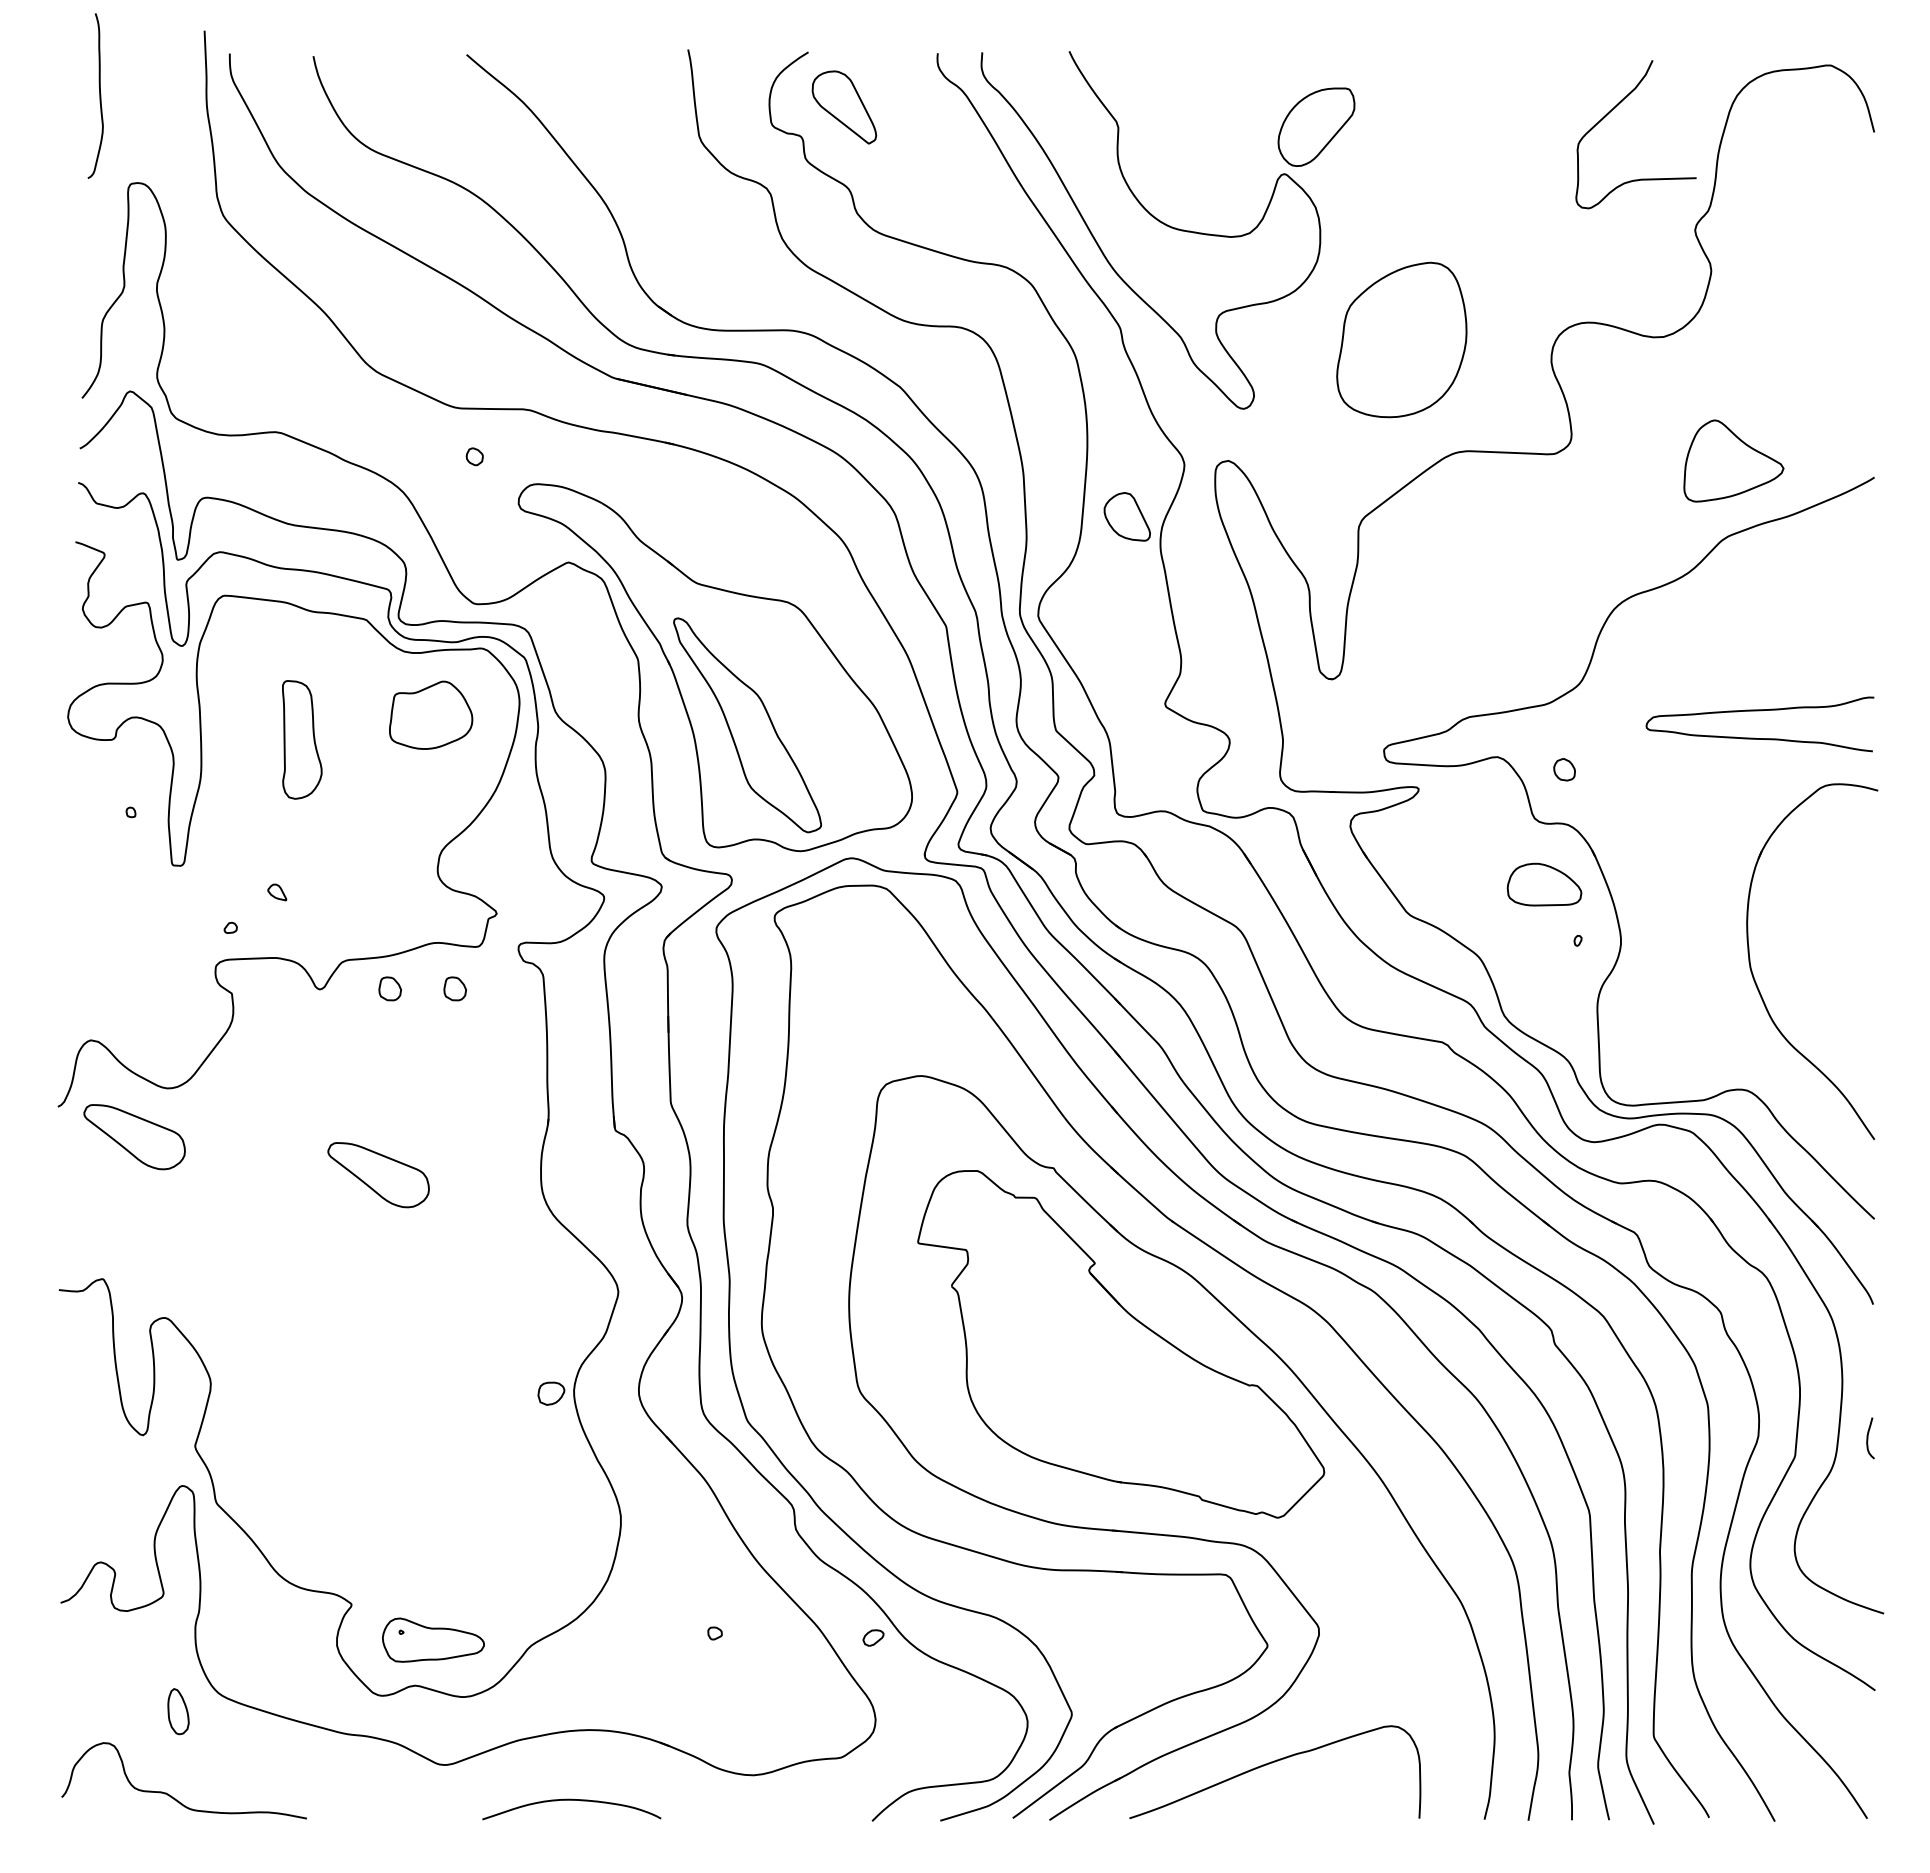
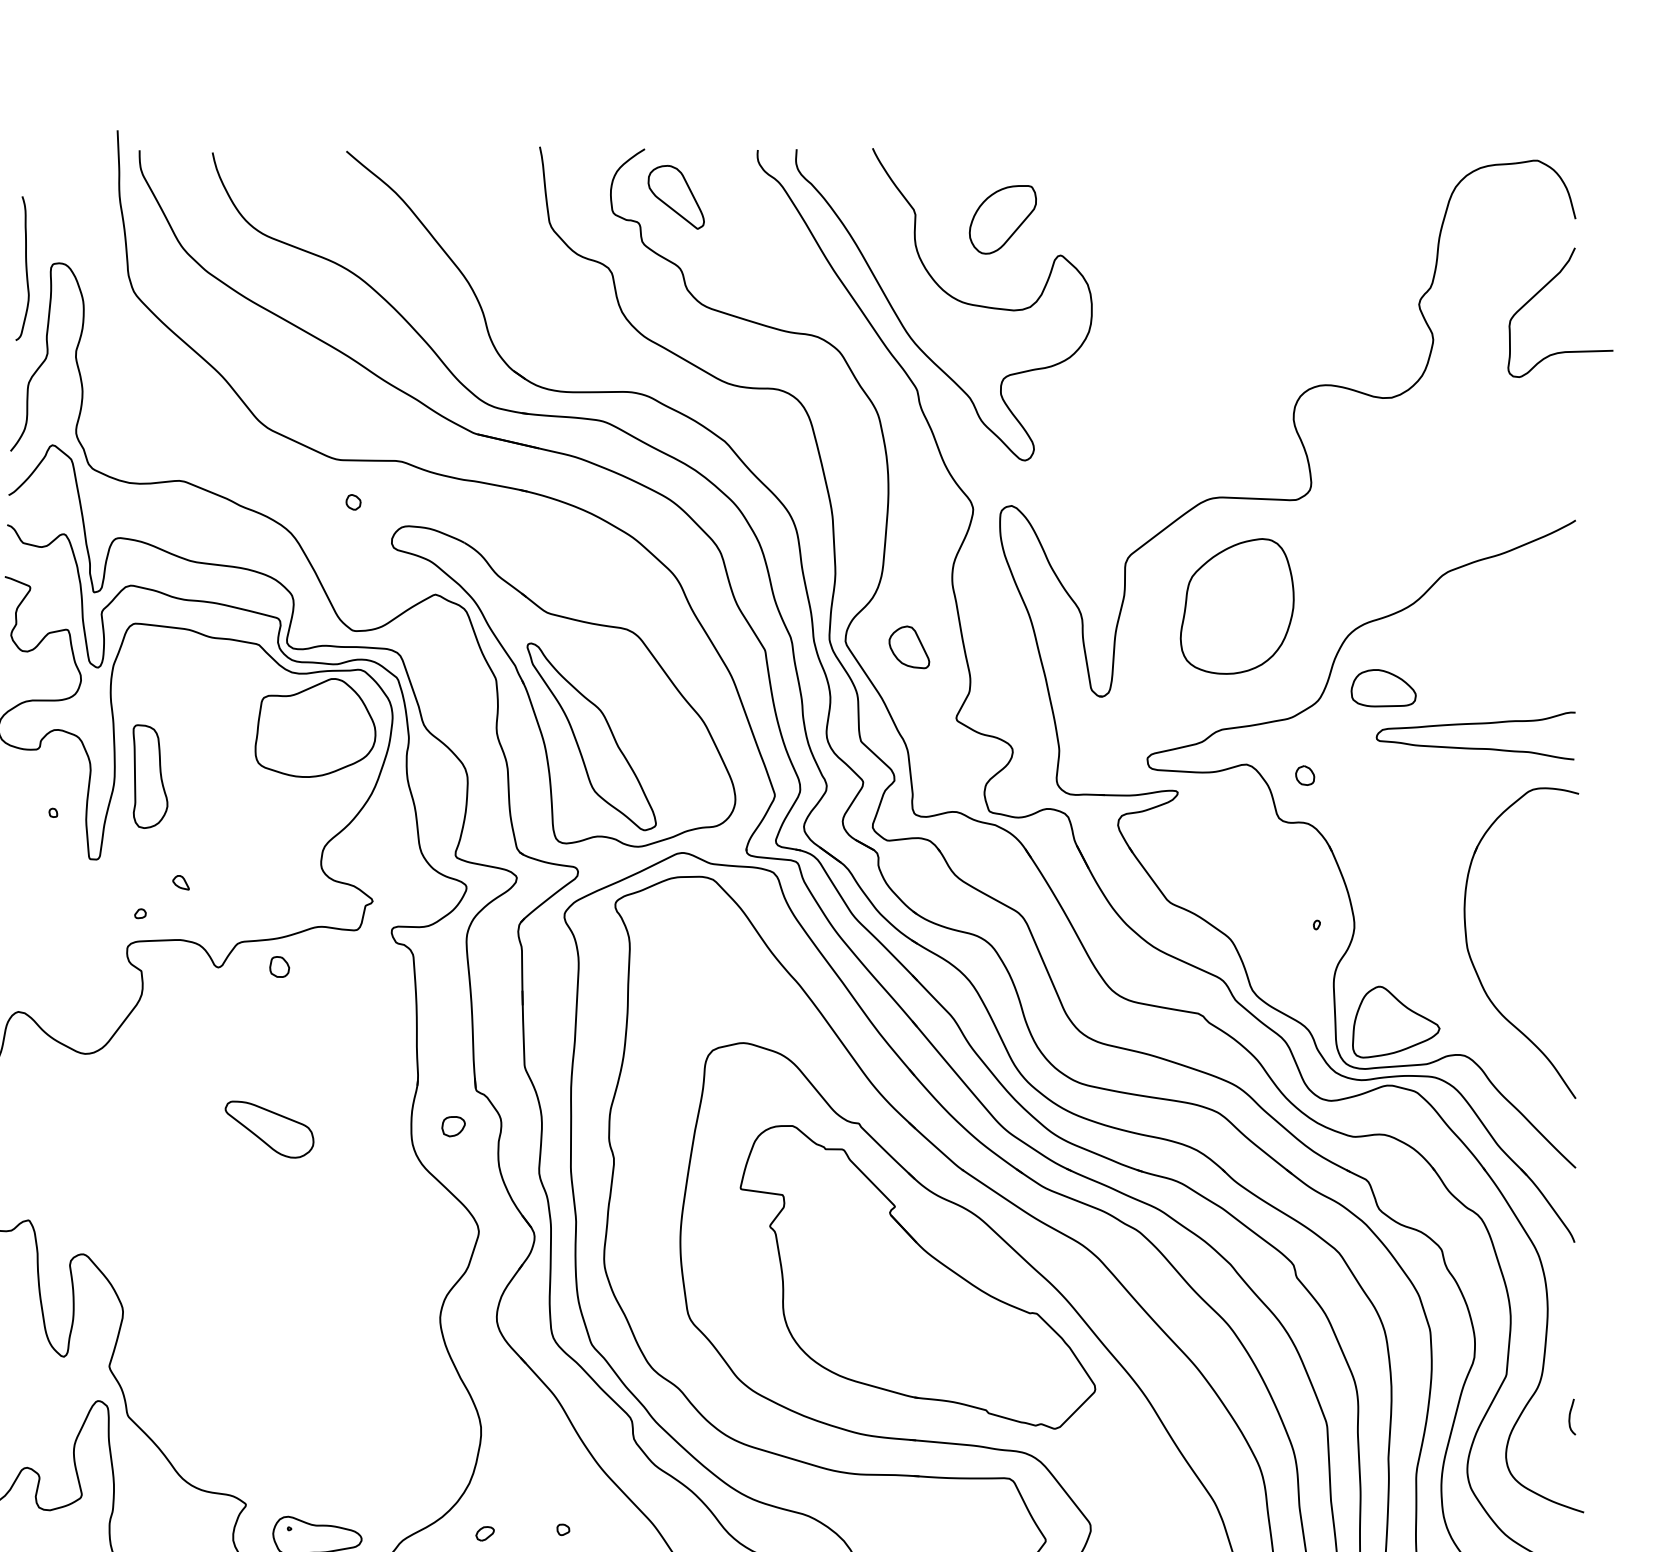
curve: (99, 95) -> (25, 268), moved
curve: (1615, 108) -> (1542, 289), moved
part: (1316, 126) -> (1002, 219), moved
part: (1401, 339) -> (1236, 606), moved
part: (1733, 460) -> (1395, 1021), moved
part: (1126, 516) -> (908, 647), moved
part: (430, 715) -> (314, 728), size x1.67
part: (302, 739) -> (150, 776), moved
part: (1544, 884) -> (1383, 688), moved
part: (454, 988) -> (335, 966), removed
part: (134, 1137) -> (56, 1096), removed
part: (551, 1393) -> (453, 1126), moved
curve: (1868, 1438) -> (1570, 1417), moved
part: (873, 1637) -> (485, 1533), moved

